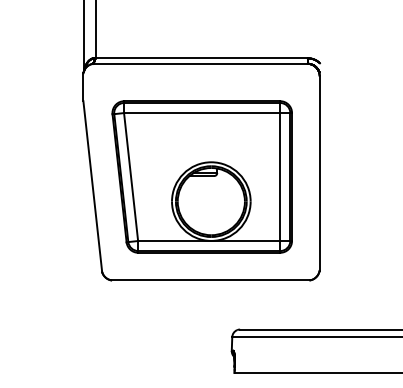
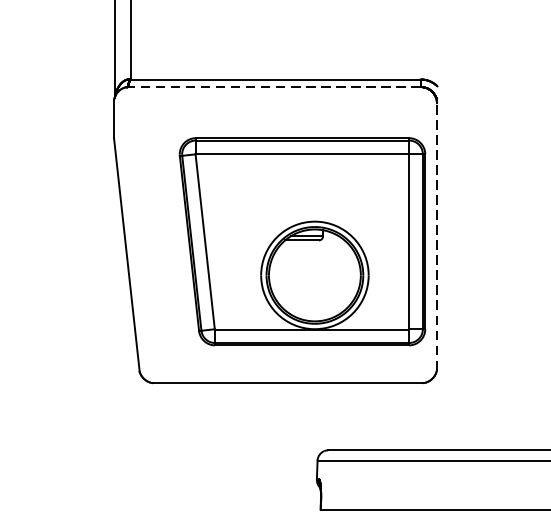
line: (199, 63) -> (272, 86), solid -> dashed
line: (319, 173) -> (436, 236), solid -> dashed
part: (201, 176) -> (301, 241), moved

